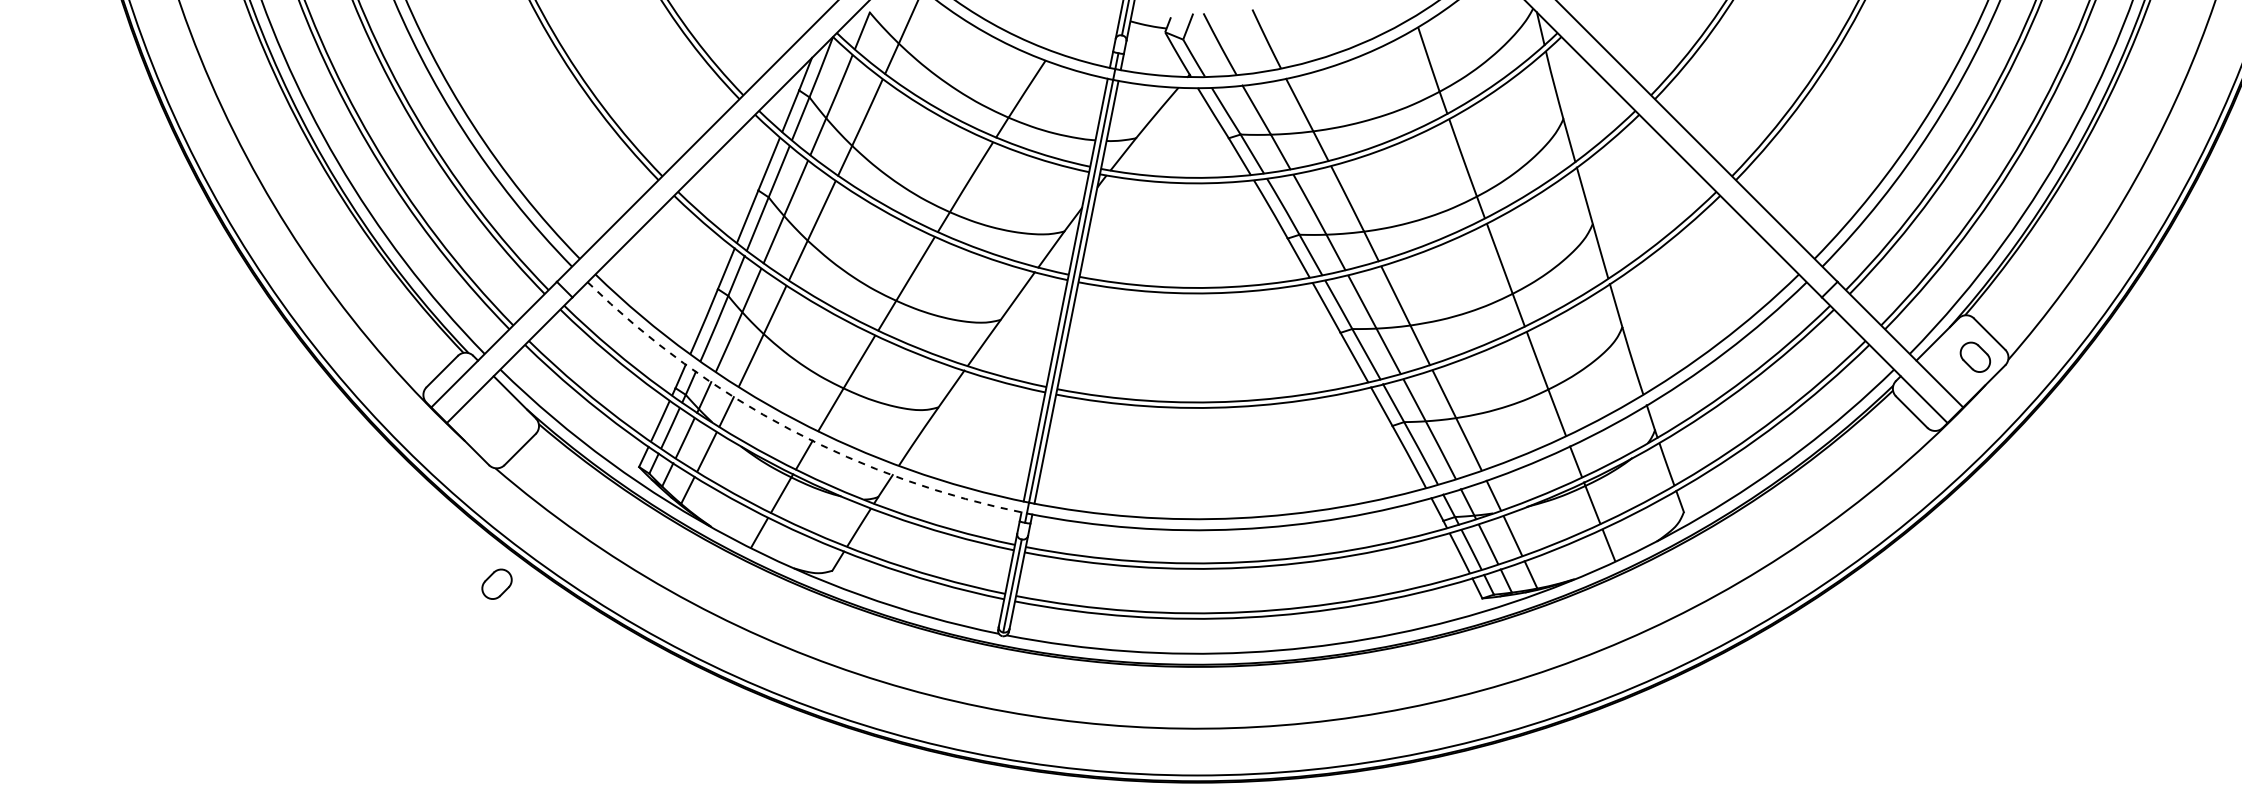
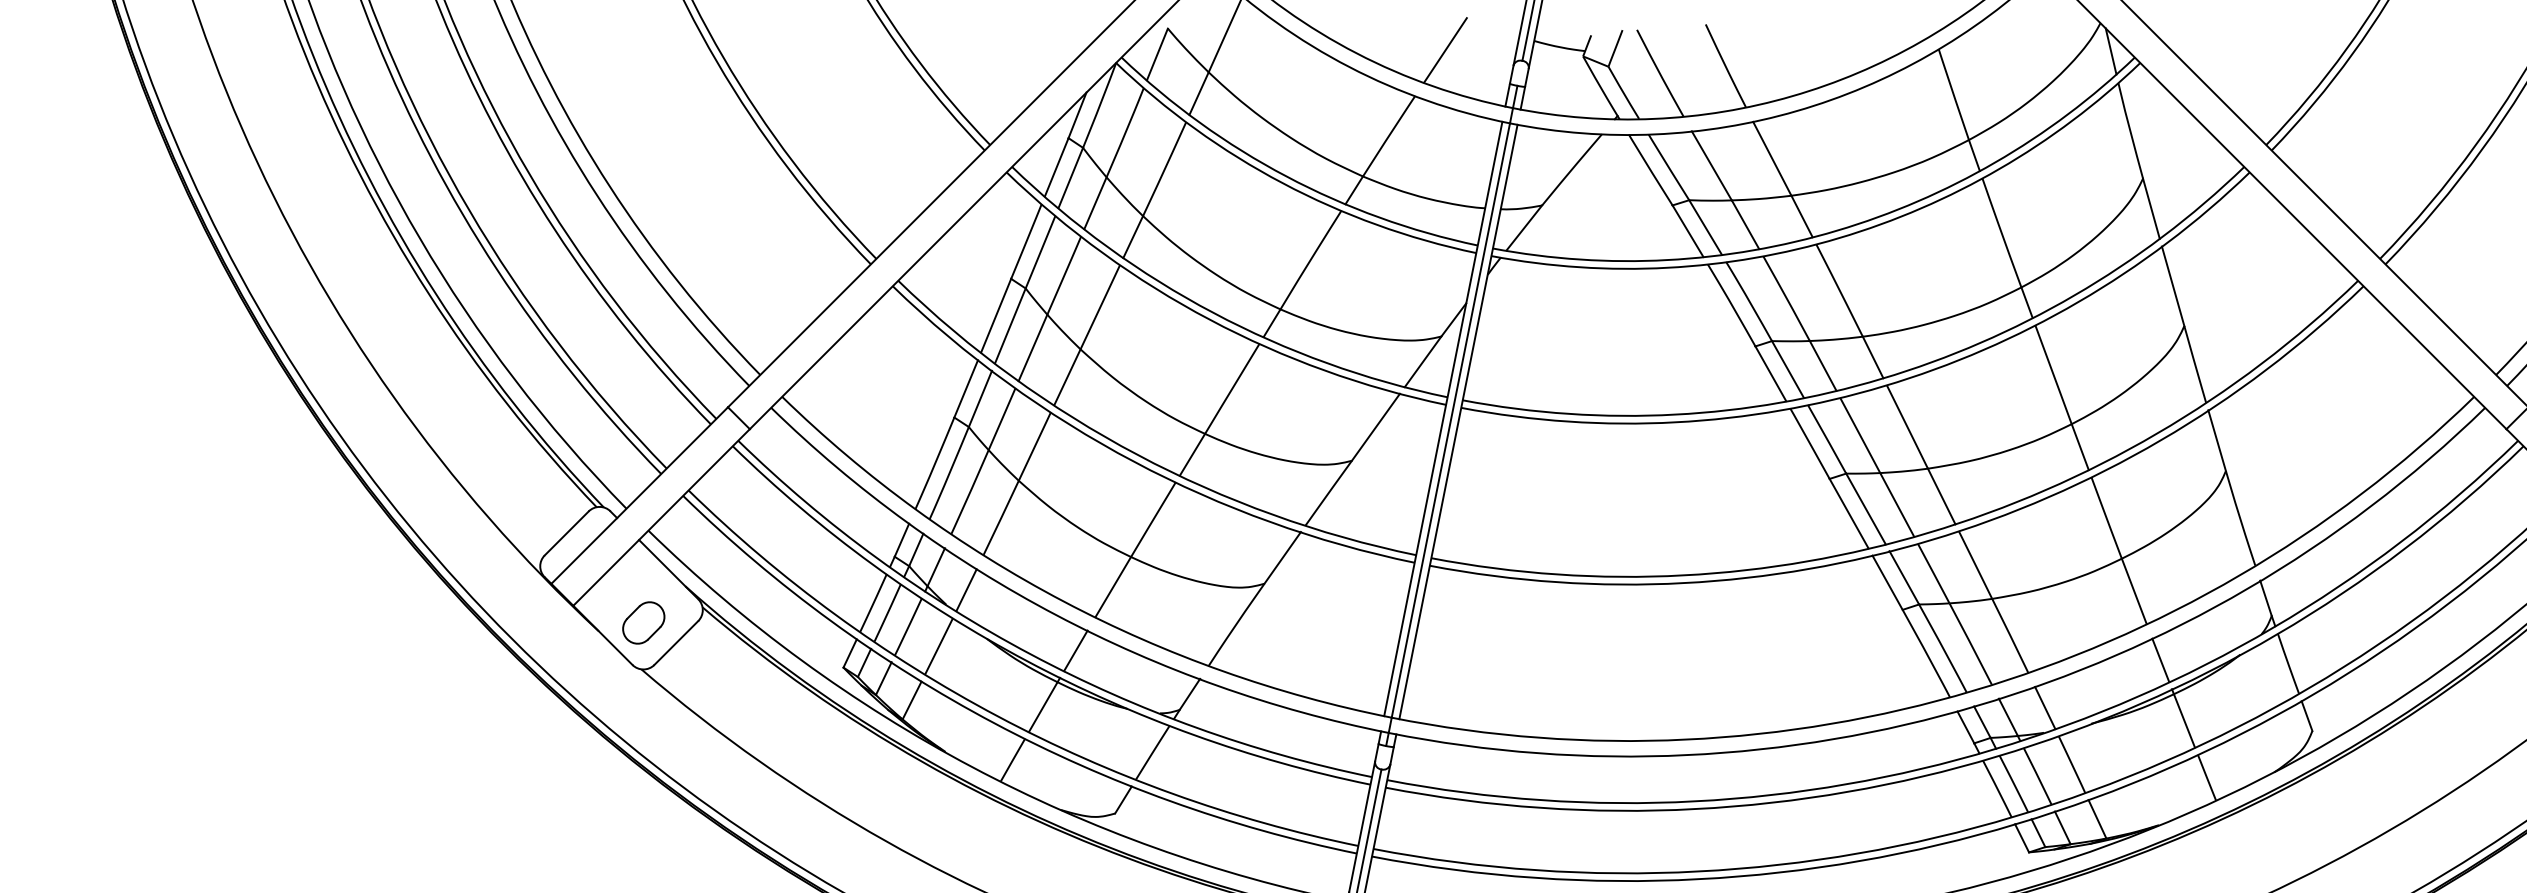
line: (1067, 27) -> (1445, 49), added
arc: (790, 429) -> (1056, 614), dashed -> solid
part: (496, 583) -> (643, 621), moved

